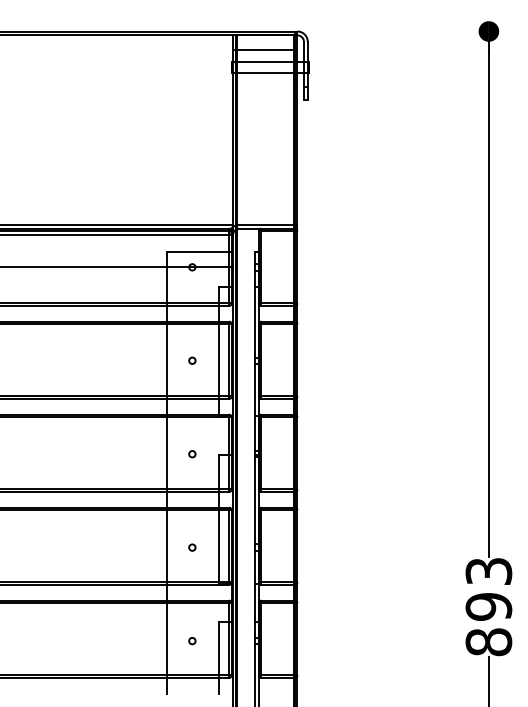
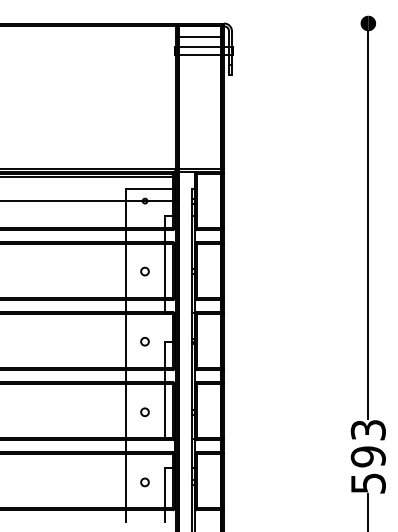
circle: (192, 360) -> (145, 271), size x1.6
circle: (192, 454) -> (145, 342), size x1.6
circle: (192, 547) -> (145, 412), size x1.6
circle: (192, 641) -> (145, 482), size x1.6
text: (488, 642) -> (368, 483), 893 -> 593

